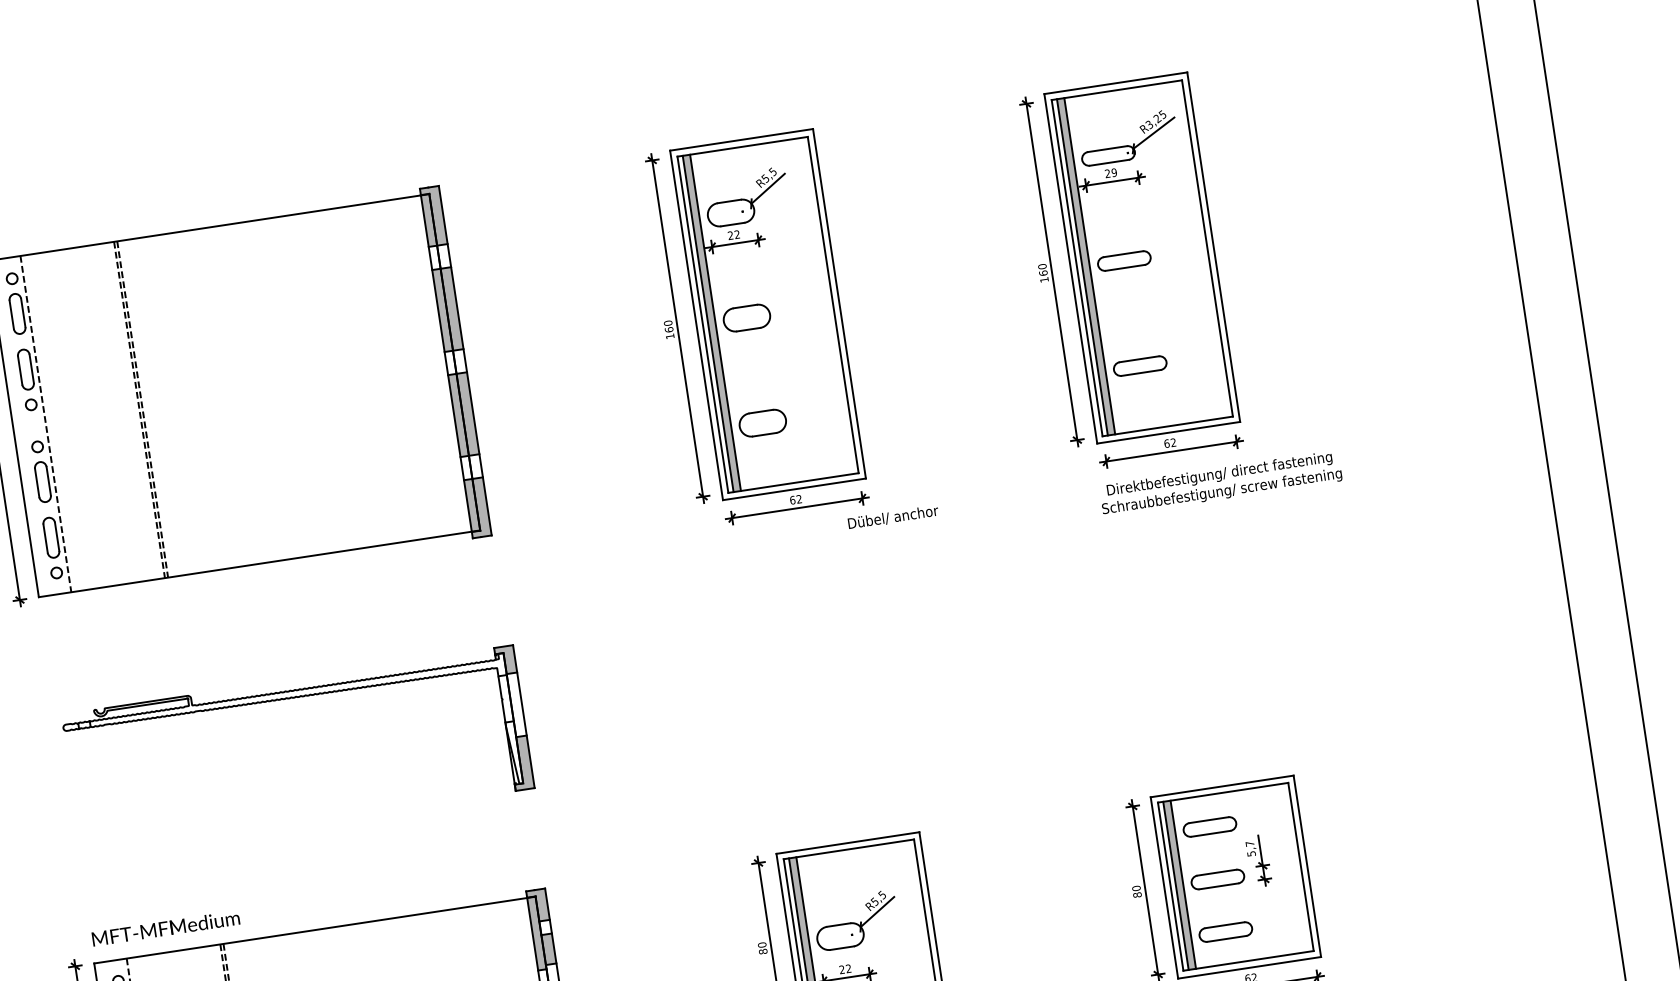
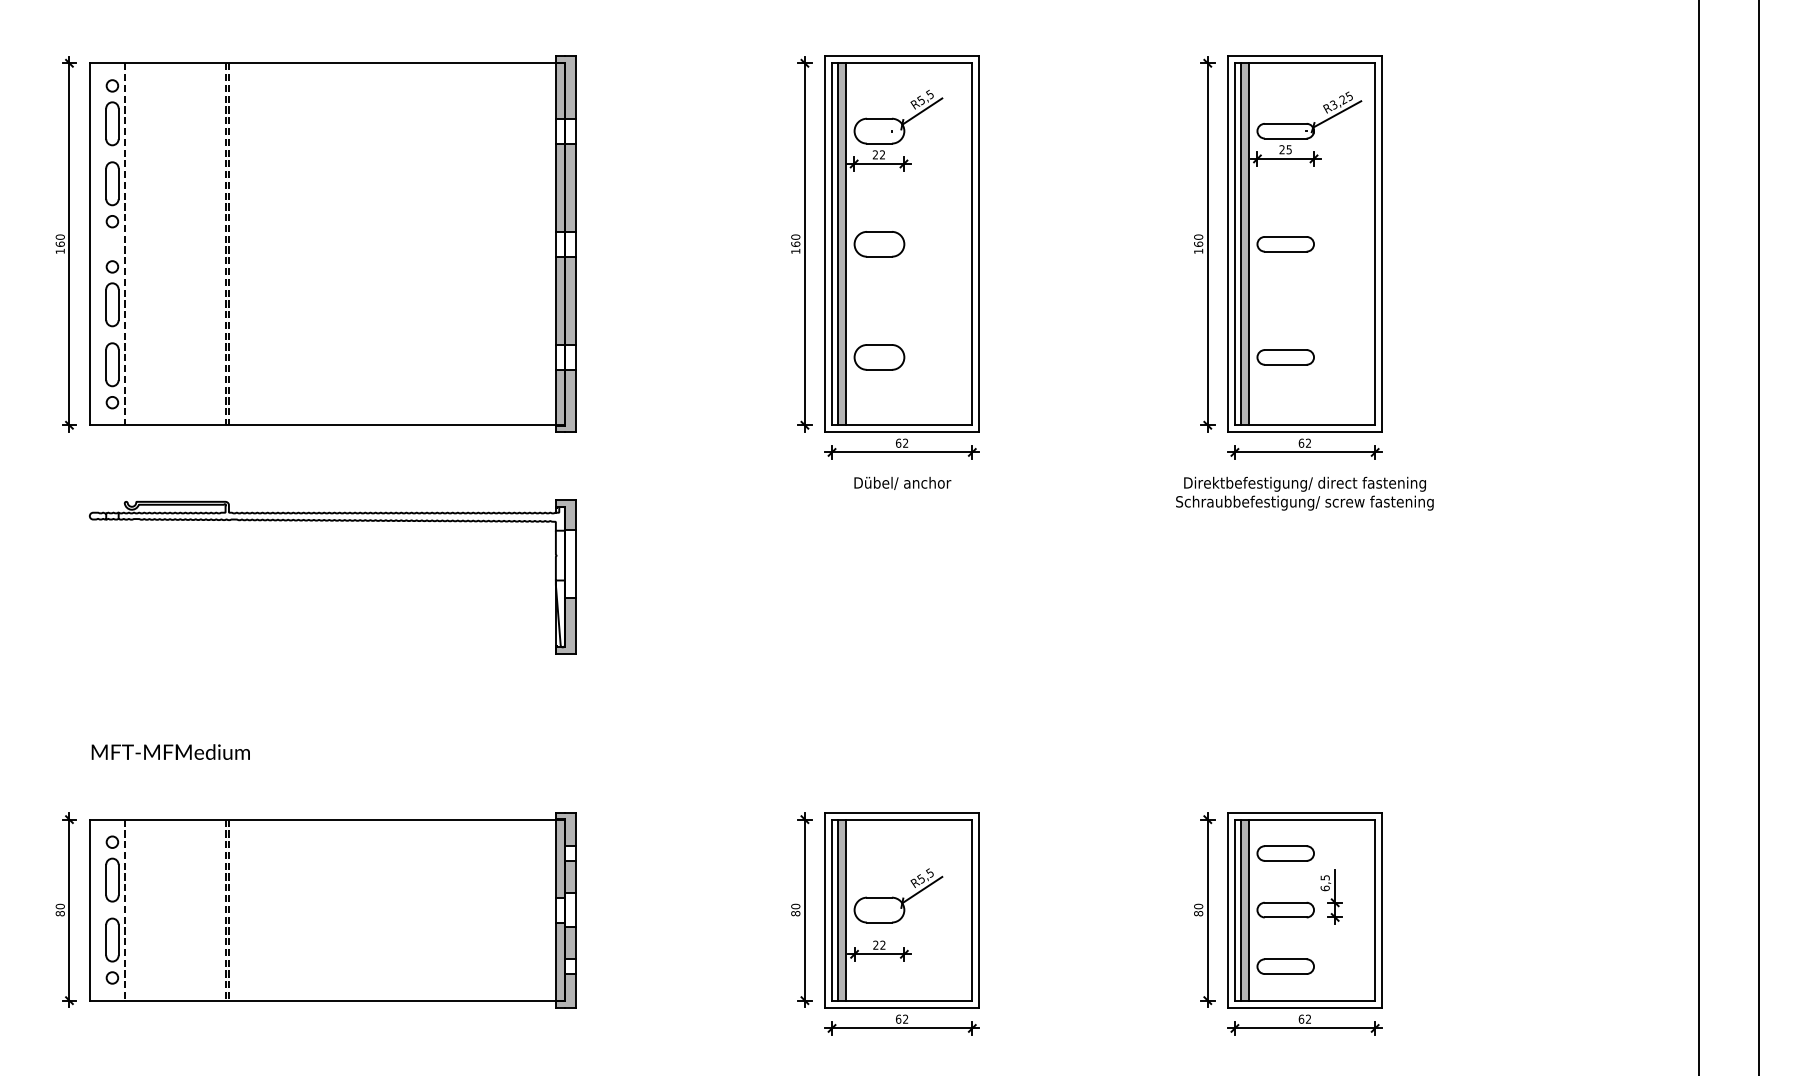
text: (1113, 172) -> (1288, 149), 29 -> 25
text: (1220, 483) -> (1304, 493), moved
text: (892, 516) -> (902, 482), moved
part: (289, 699) -> (332, 521), moved
text: (1250, 849) -> (1324, 883), 5,7 -> 6,5
text: (165, 927) -> (170, 751), moved

